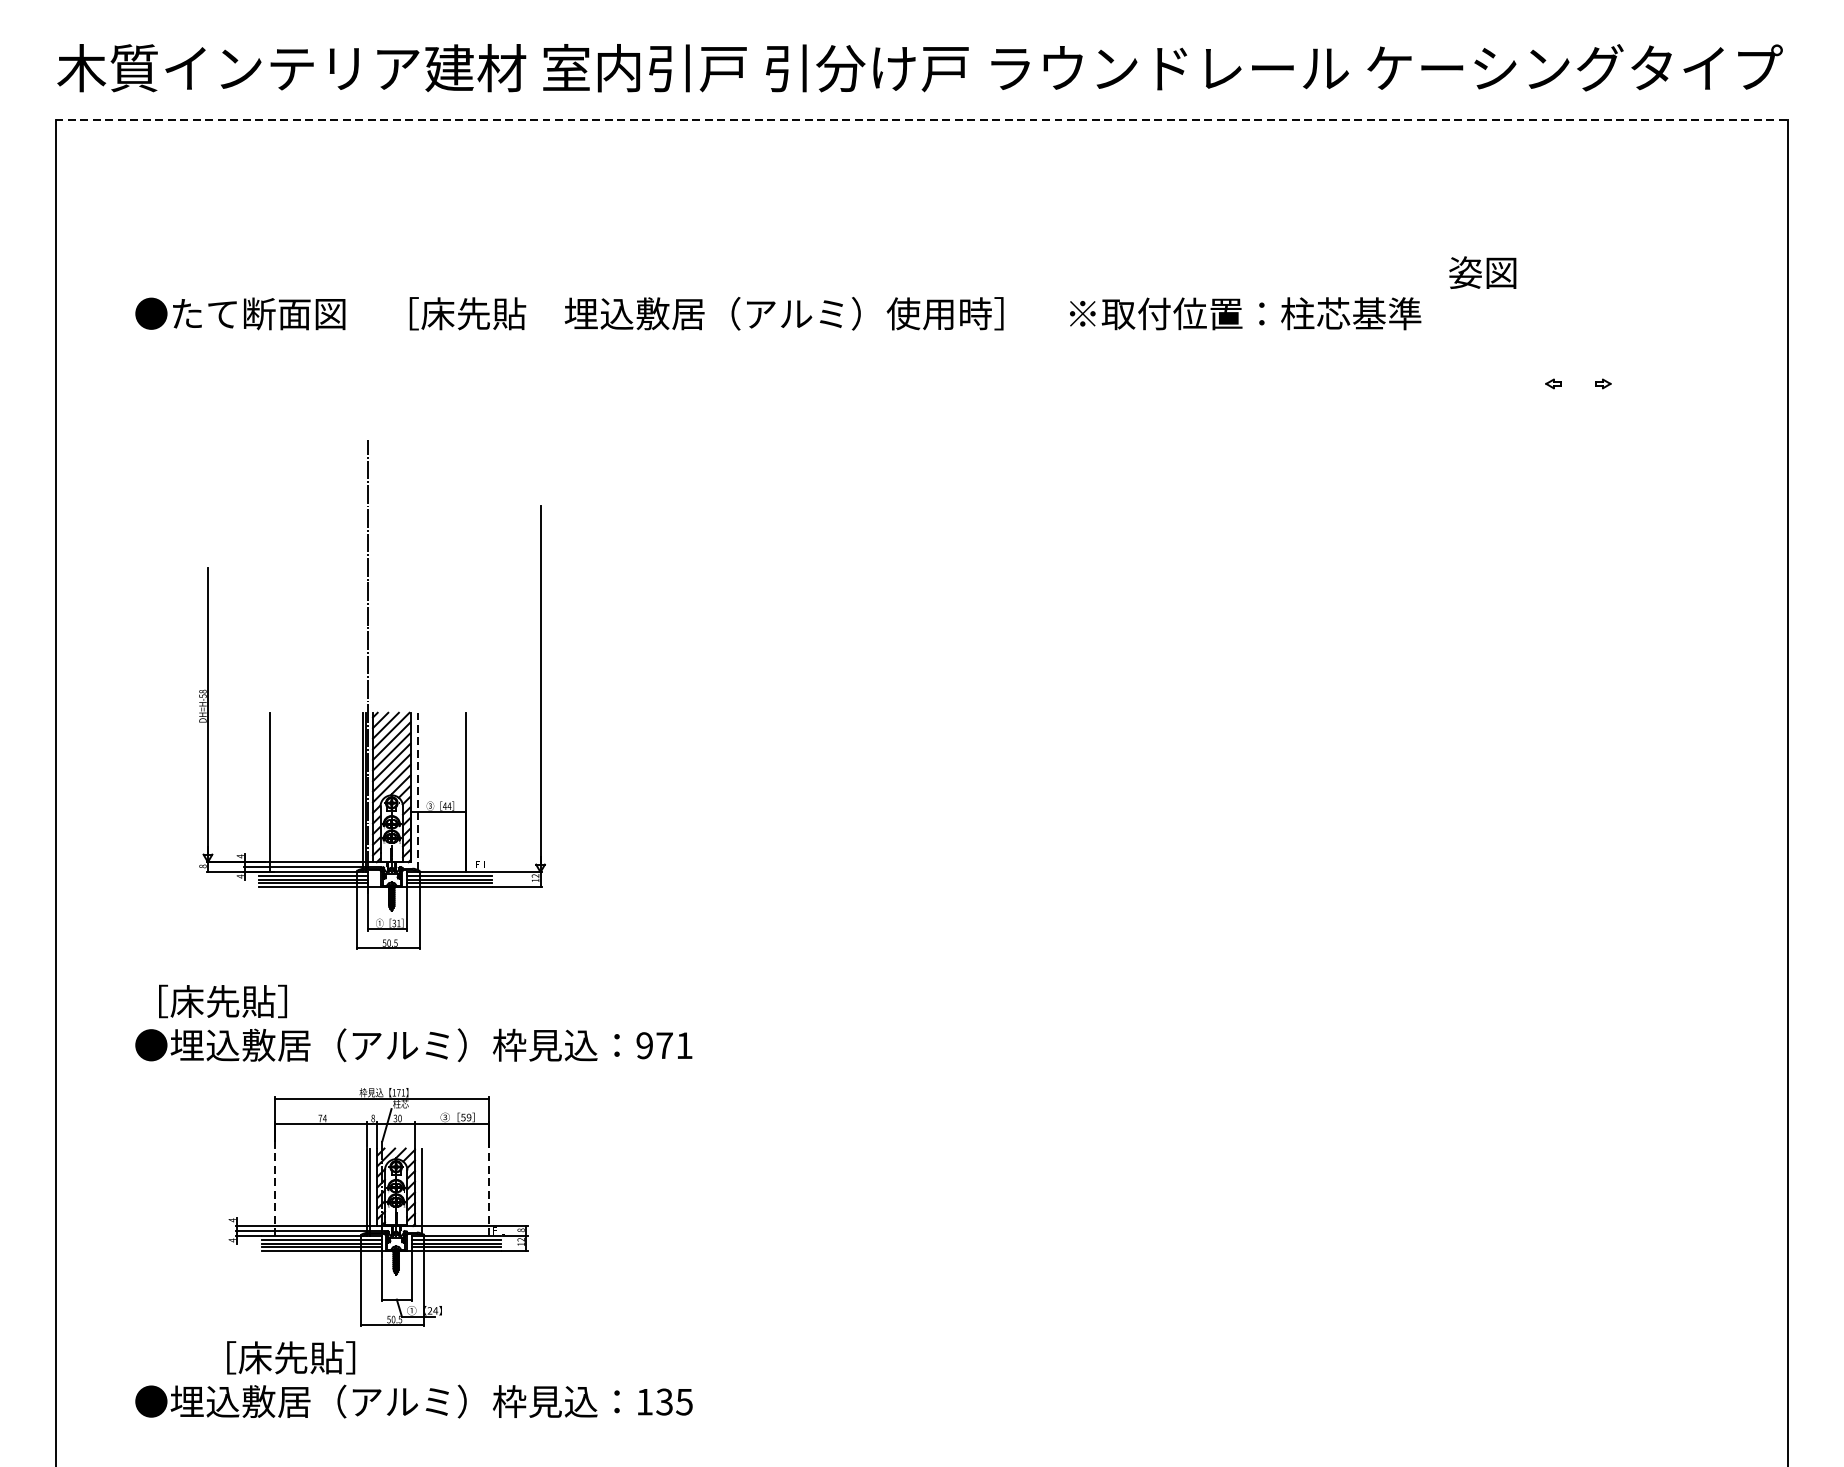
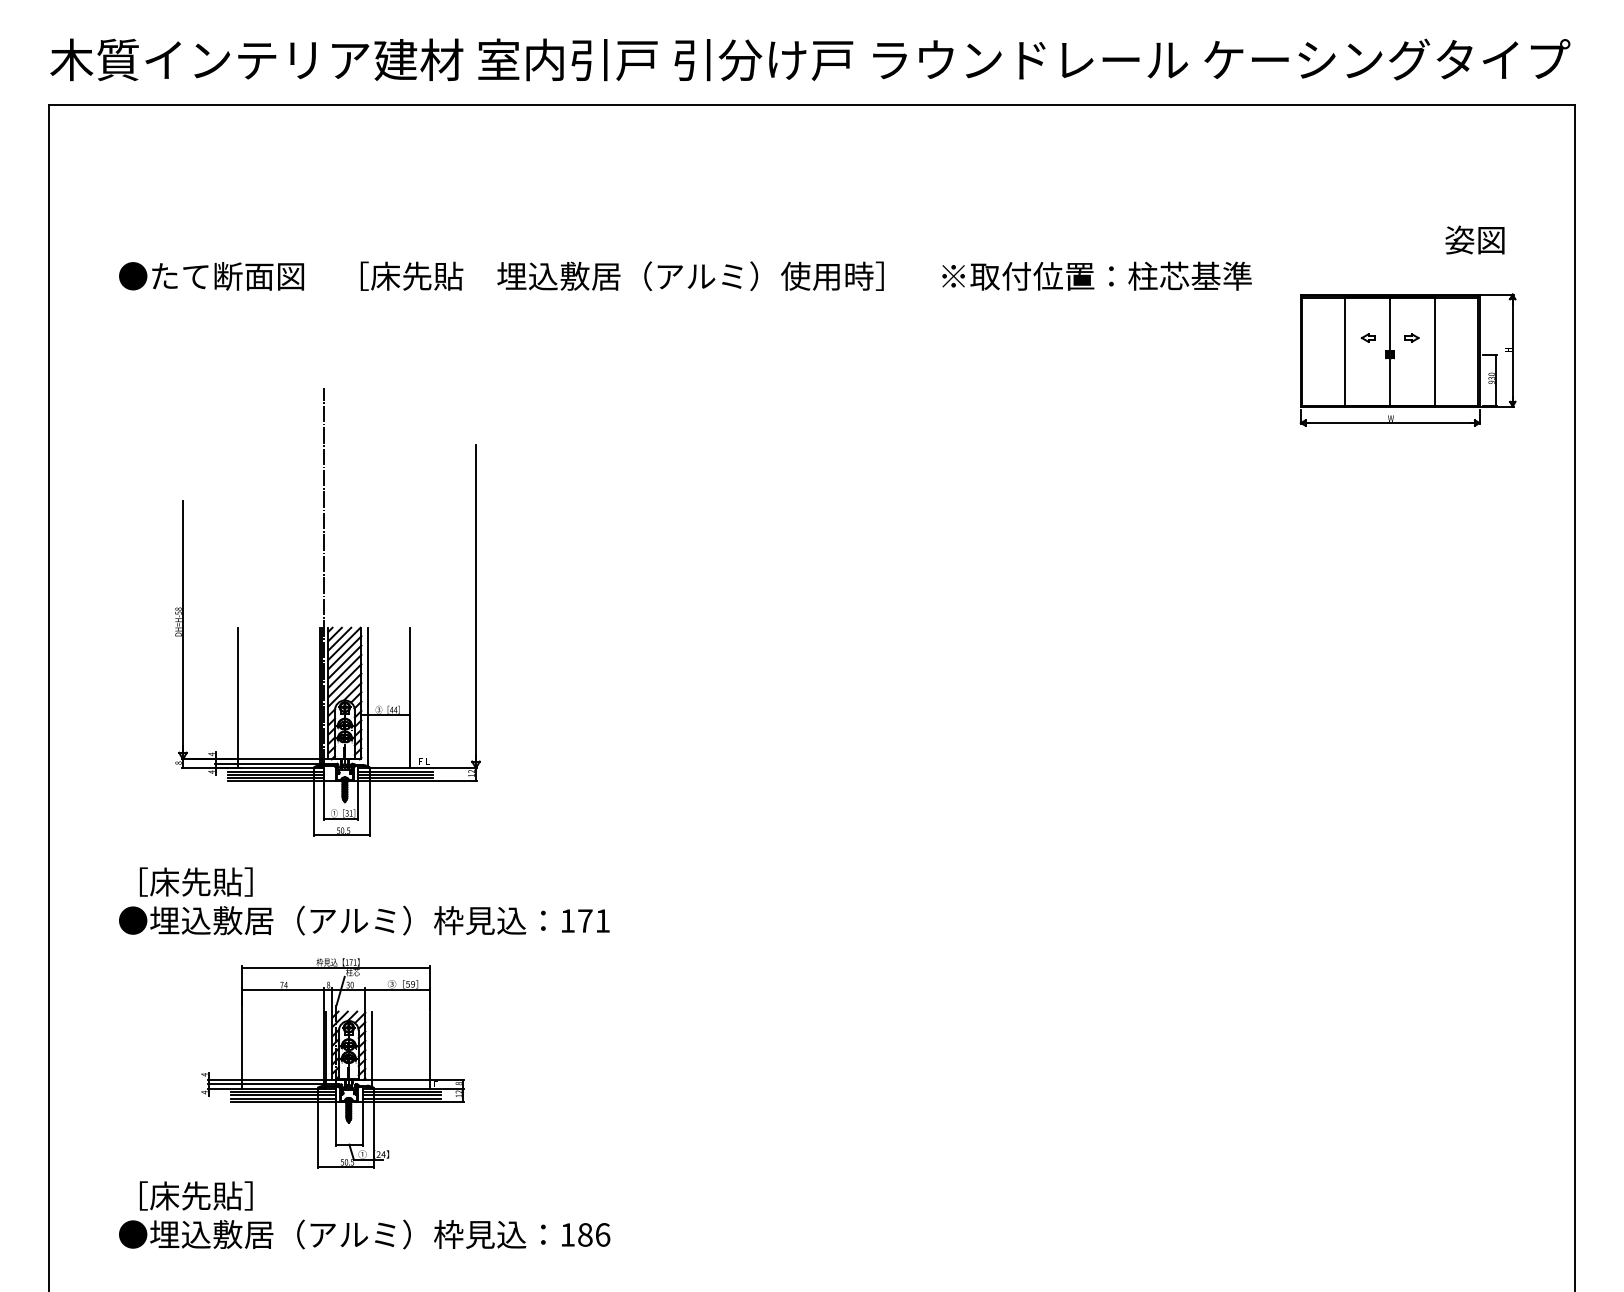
line: (922, 119) -> (812, 105), dashed -> solid
text: (1482, 272) -> (1474, 239), moved
part: (1598, 408) -> (1407, 359), added
line: (418, 790) -> (368, 696), dashed -> solid
text: (644, 1045) -> (567, 920), 971 -> 171
line: (274, 1192) -> (241, 1050), dashed -> solid
line: (488, 1192) -> (430, 1050), dashed -> solid
text: (290, 1357) -> (195, 1195), moved
text: (673, 1401) -> (593, 1234), 135 -> 186

